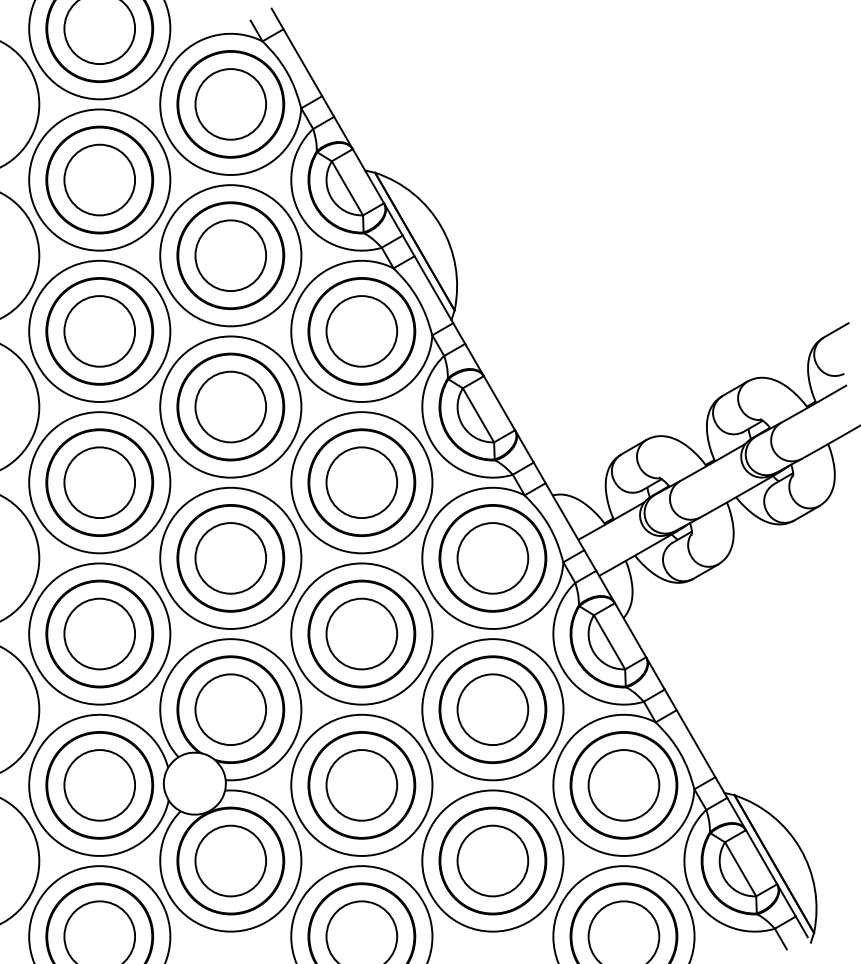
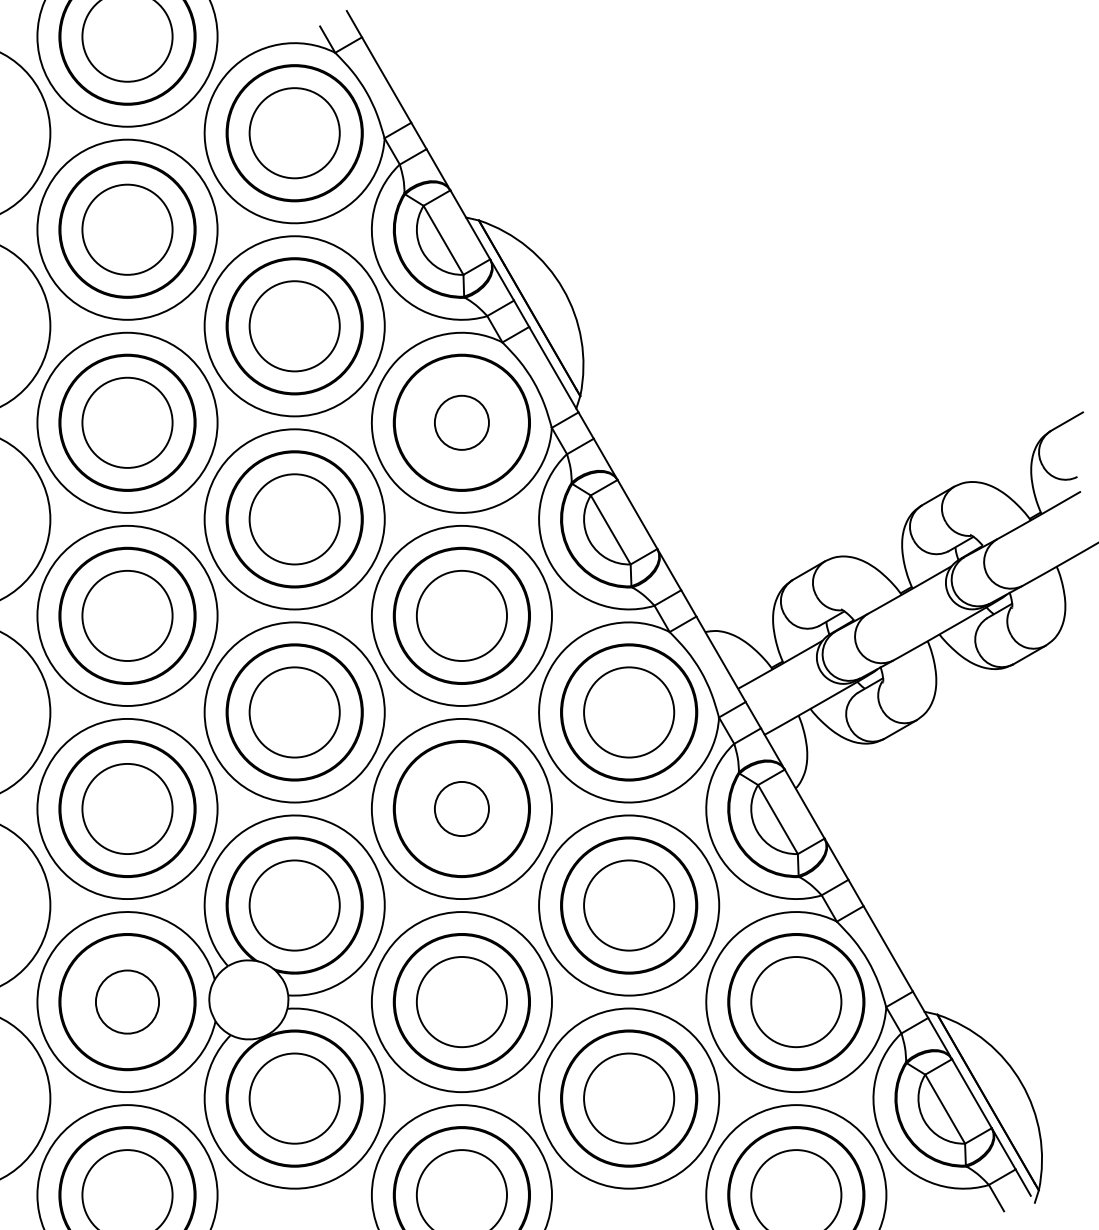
circle: (361, 331) -> (461, 422), size x0.6
circle: (361, 633) -> (461, 808), size x0.6
circle: (99, 785) -> (127, 1002), size x0.7

